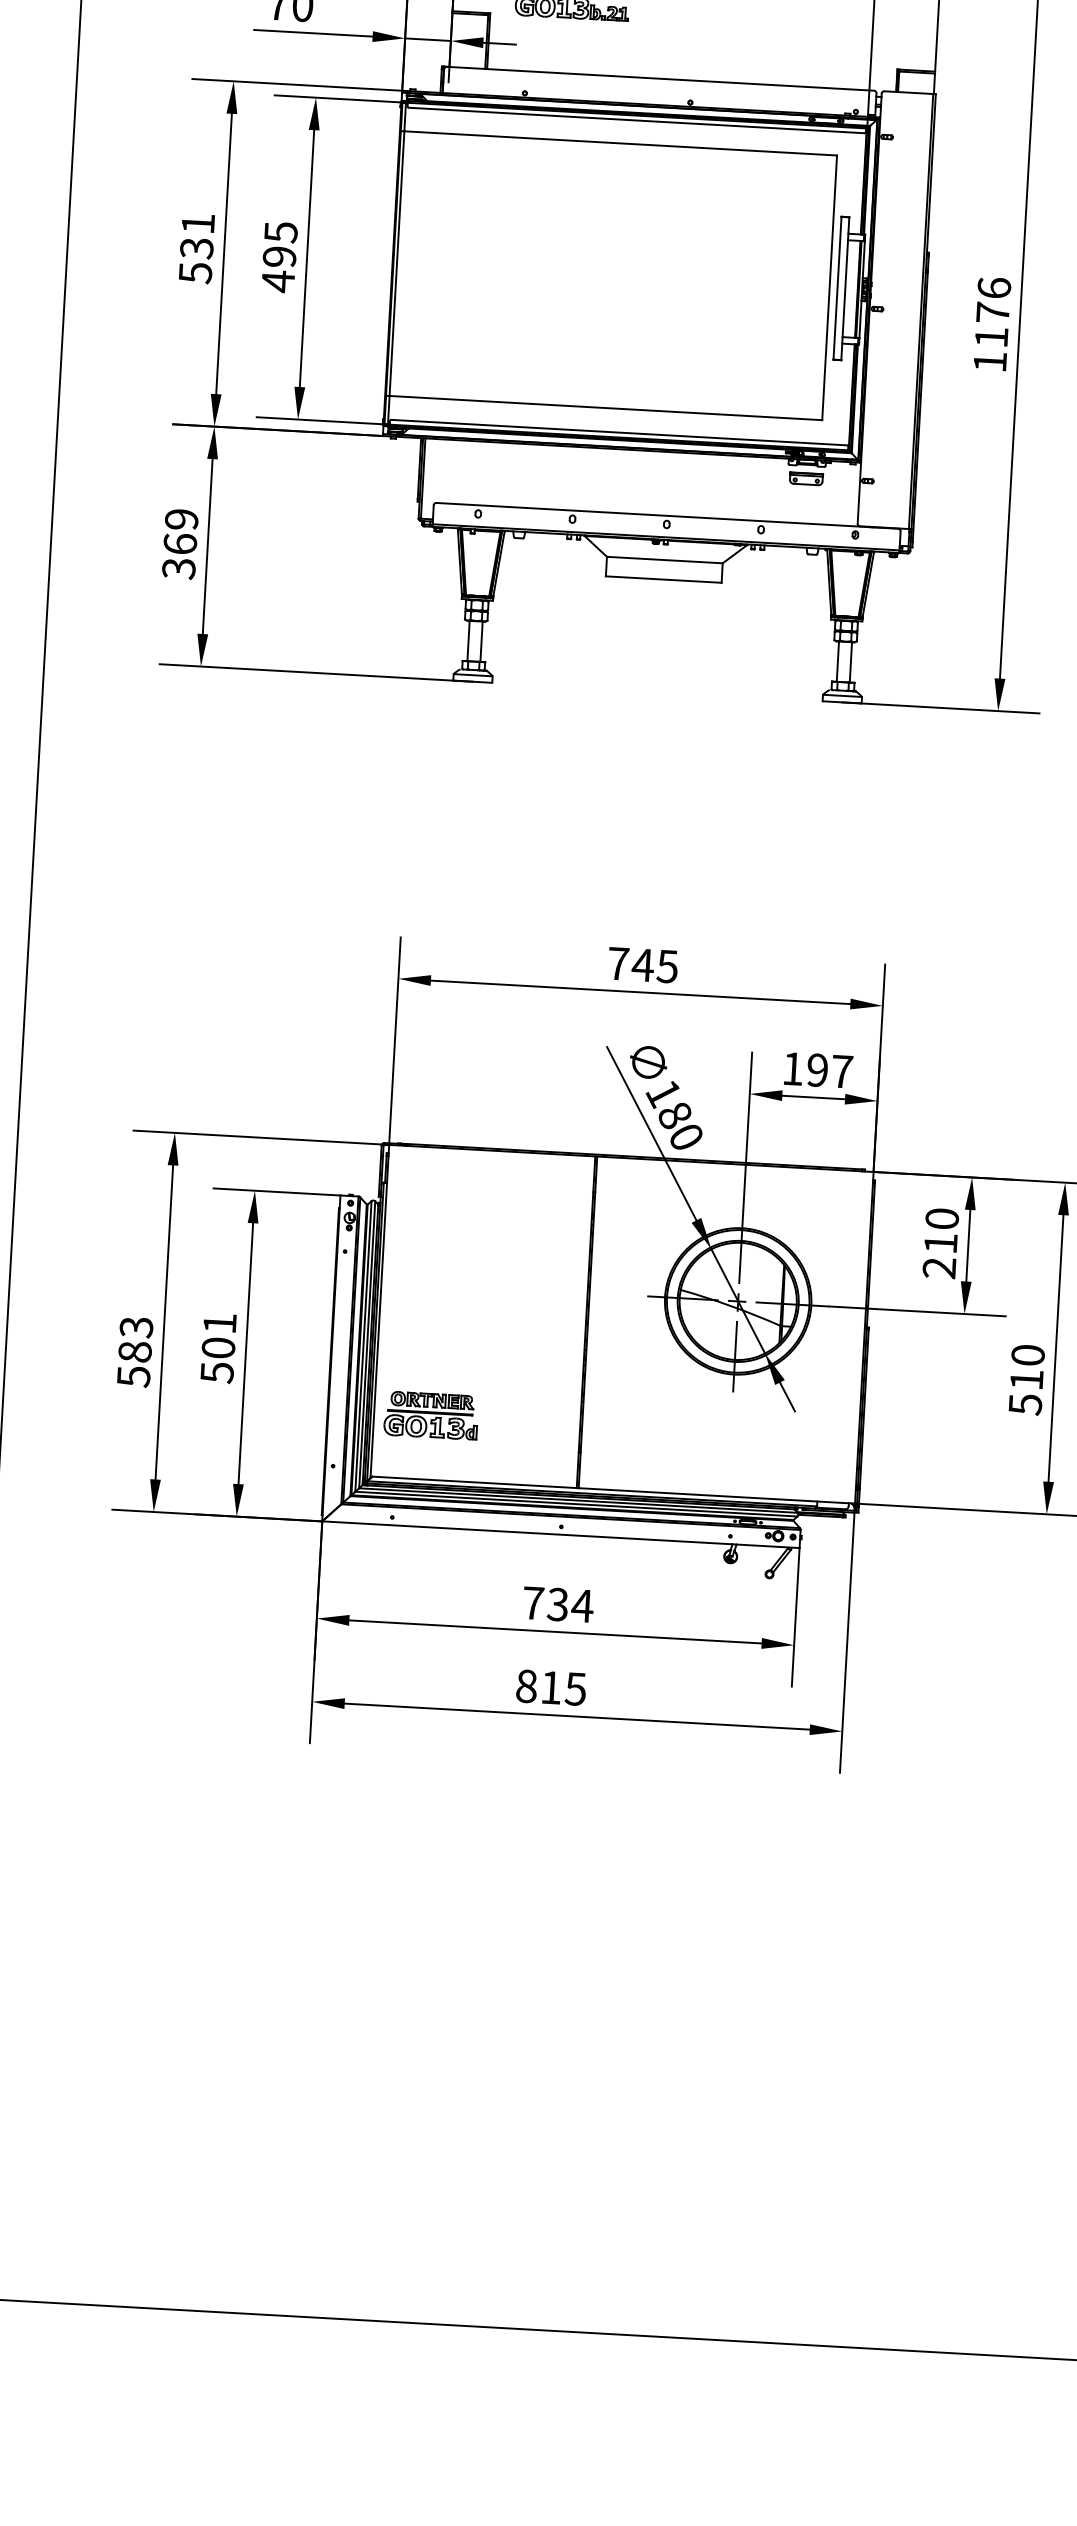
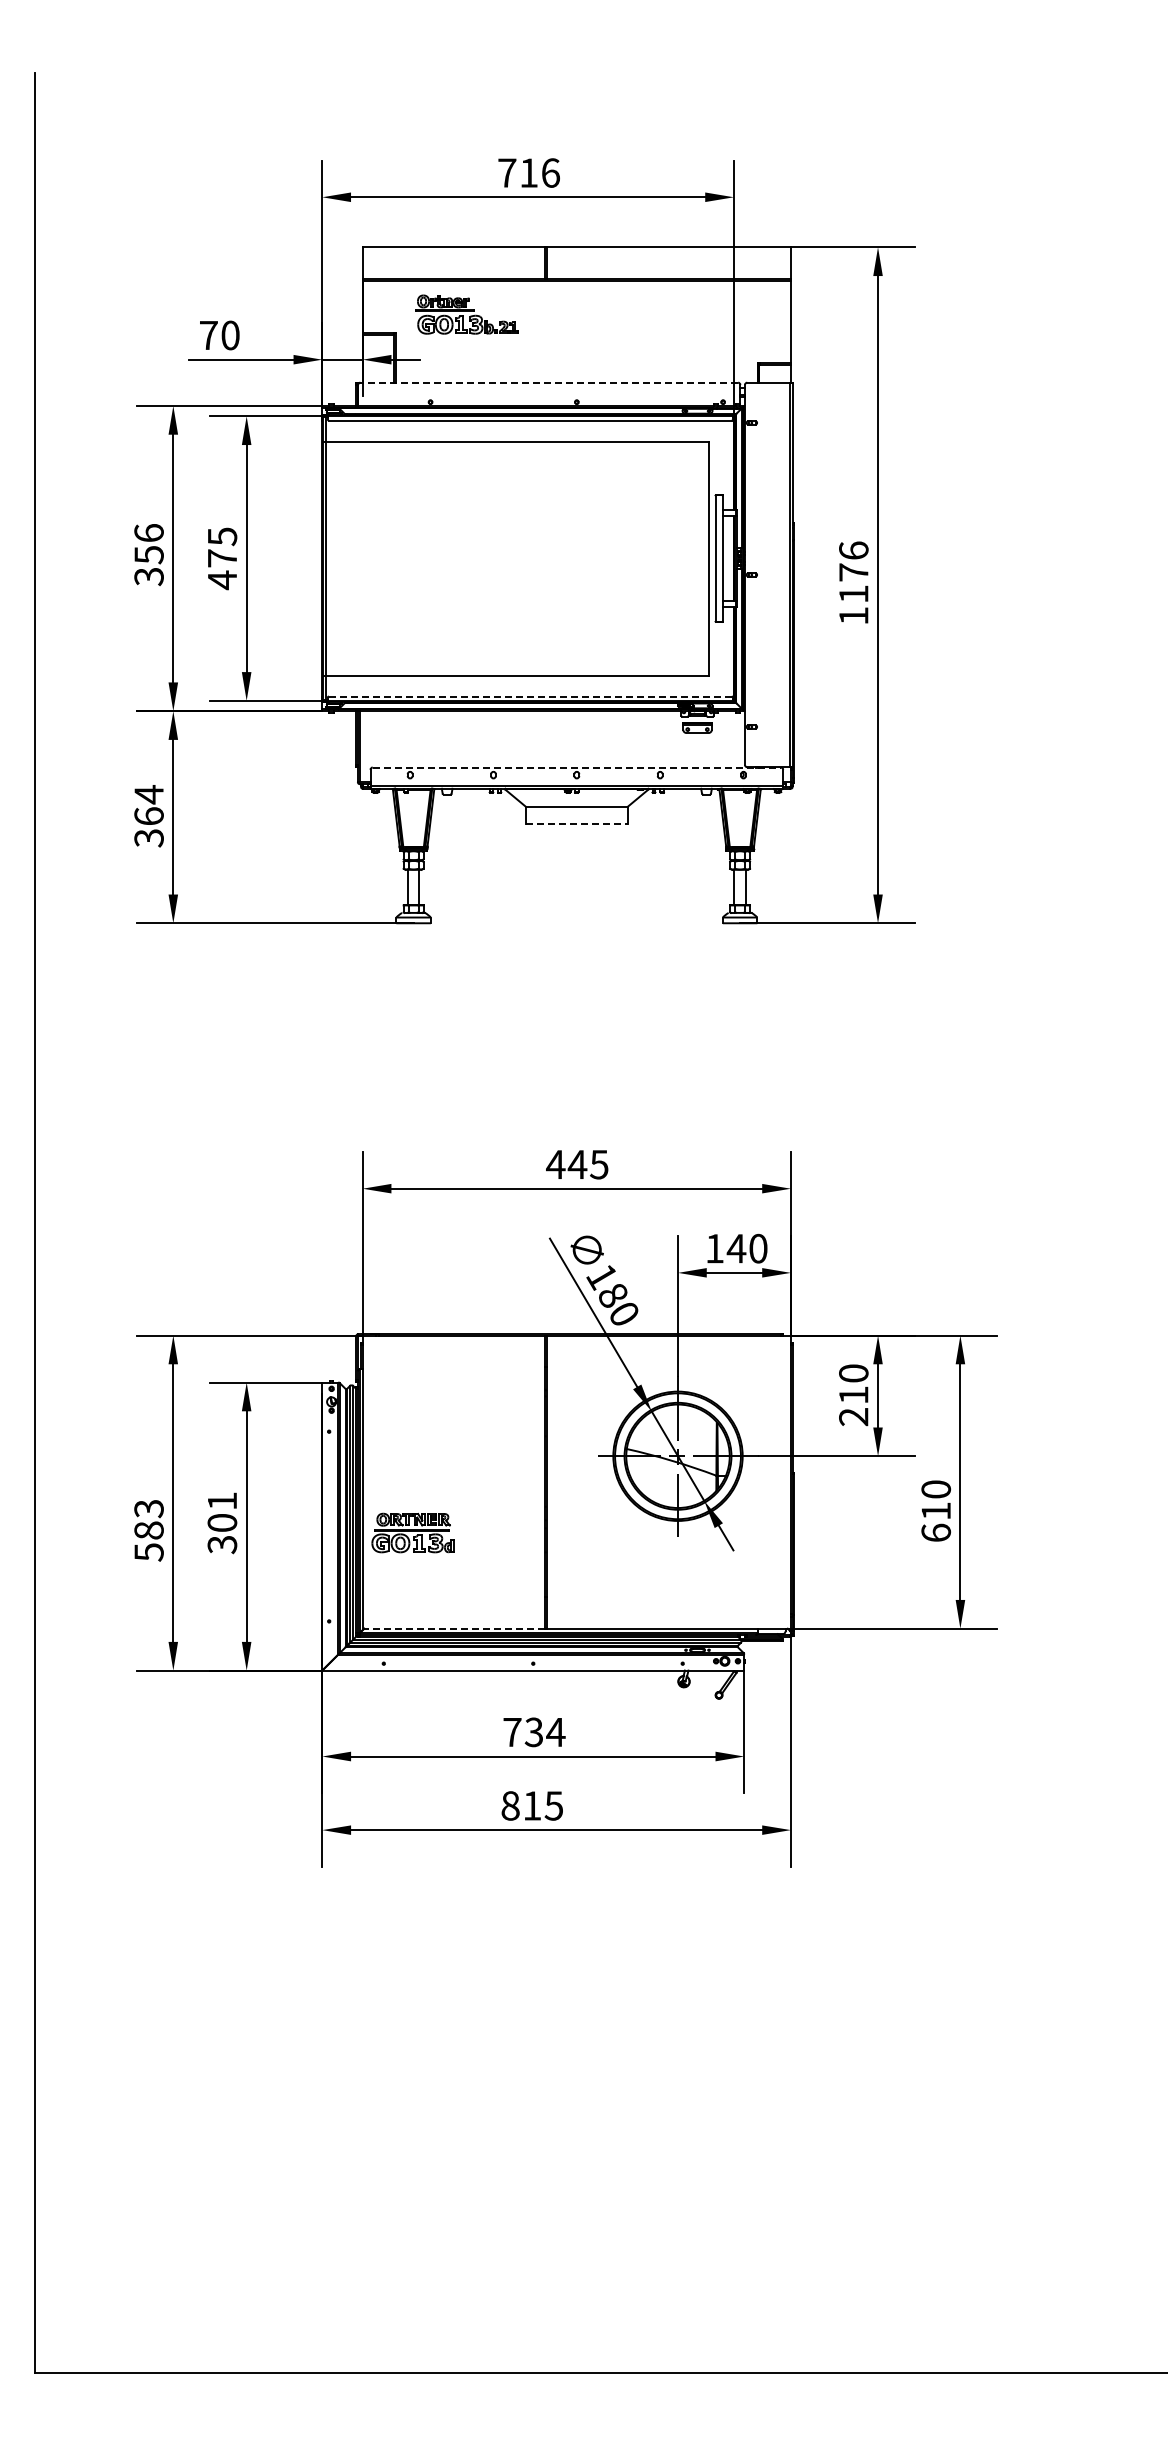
line: (660, 78) -> (549, 382), solid -> dashed
text: (196, 247) -> (148, 554), 531 -> 356
text: (279, 257) -> (222, 558), 495 -> 475
line: (619, 432) -> (530, 696), solid -> dashed
line: (668, 515) -> (577, 767), solid -> dashed
text: (181, 519) -> (148, 794), 369 -> 364
line: (664, 579) -> (577, 823), solid -> dashed
text: (618, 963) -> (555, 1164), 745 -> 445
text: (828, 1070) -> (746, 1248), 197 -> 140
text: (216, 1372) -> (221, 1544), 501 -> 301
text: (1025, 1403) -> (936, 1532), 510 -> 610
part: (430, 1414) -> (412, 1532), moved
line: (473, 1482) -> (453, 1628), solid -> dashed

